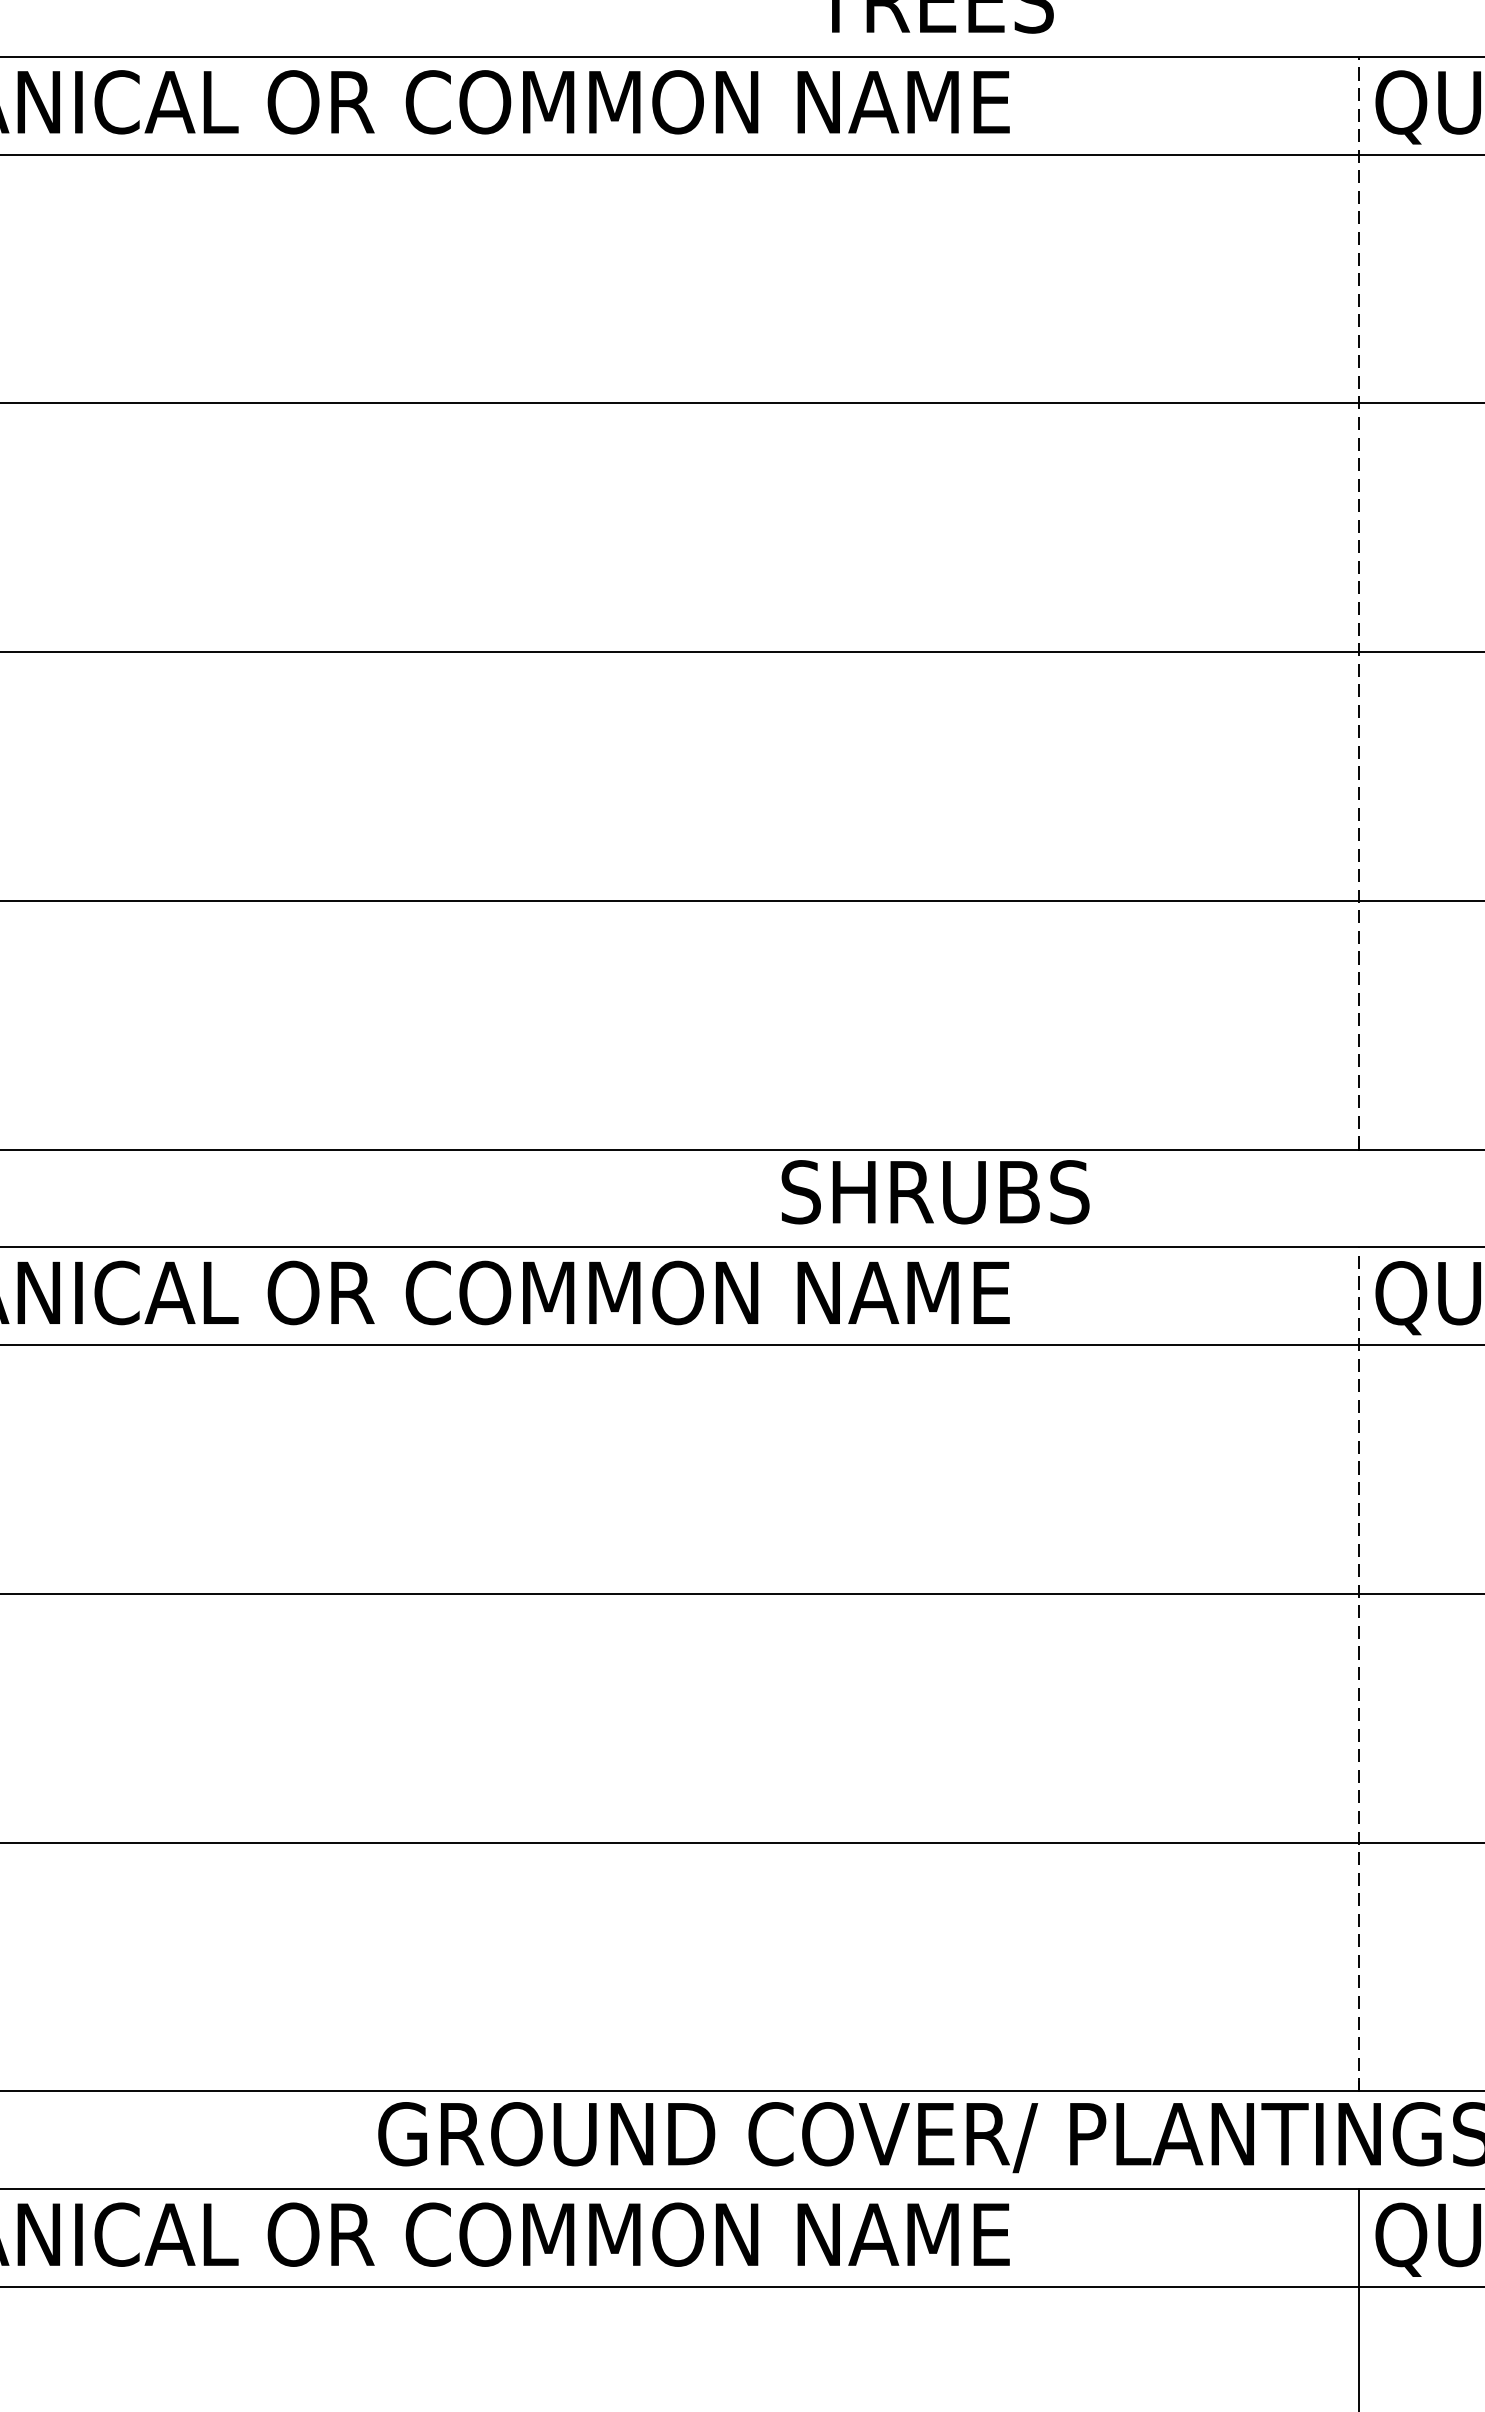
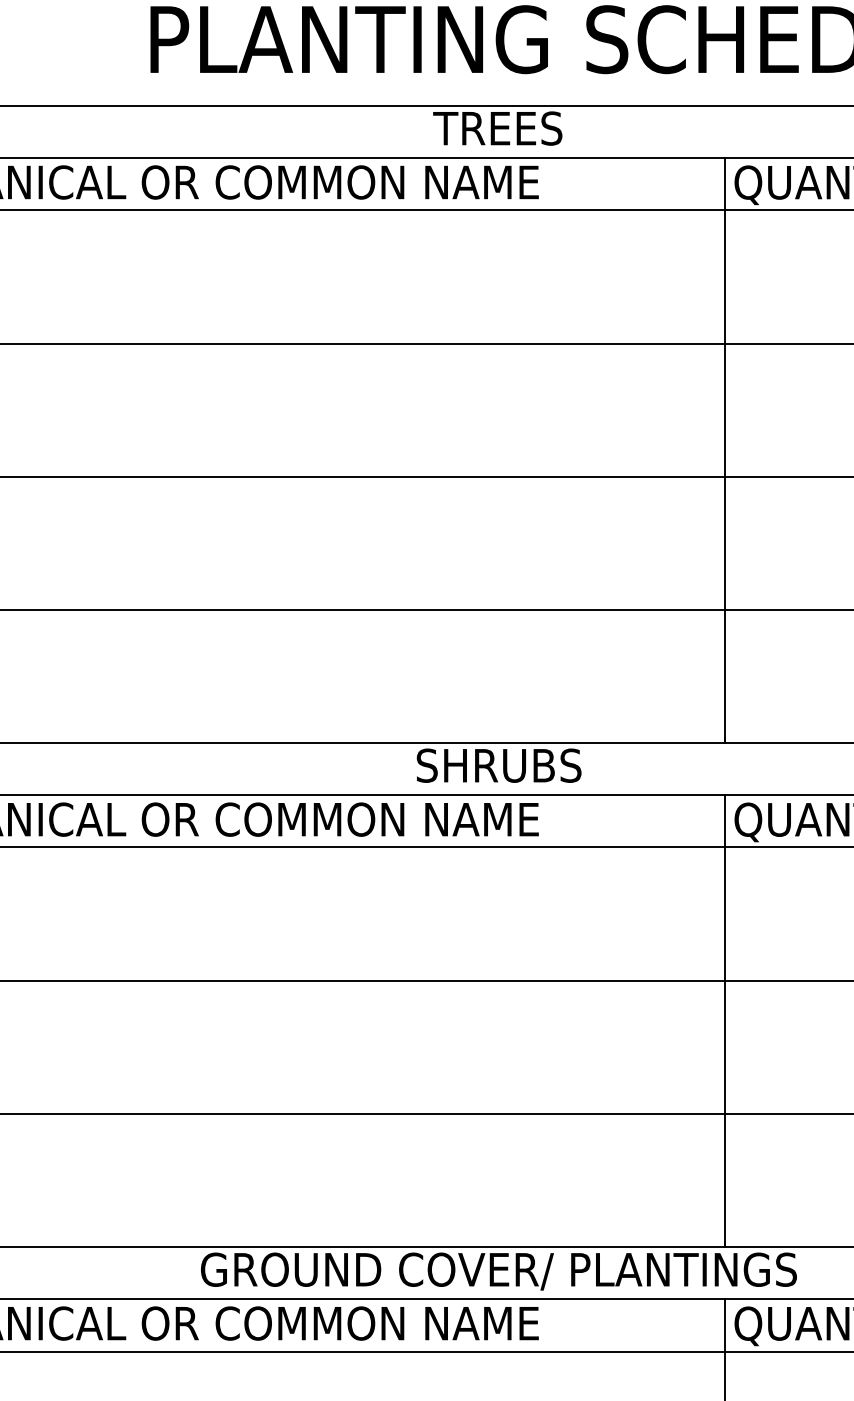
line: (1358, 601) -> (725, 449), dashed -> solid
line: (1358, 1668) -> (725, 1020), dashed -> solid

